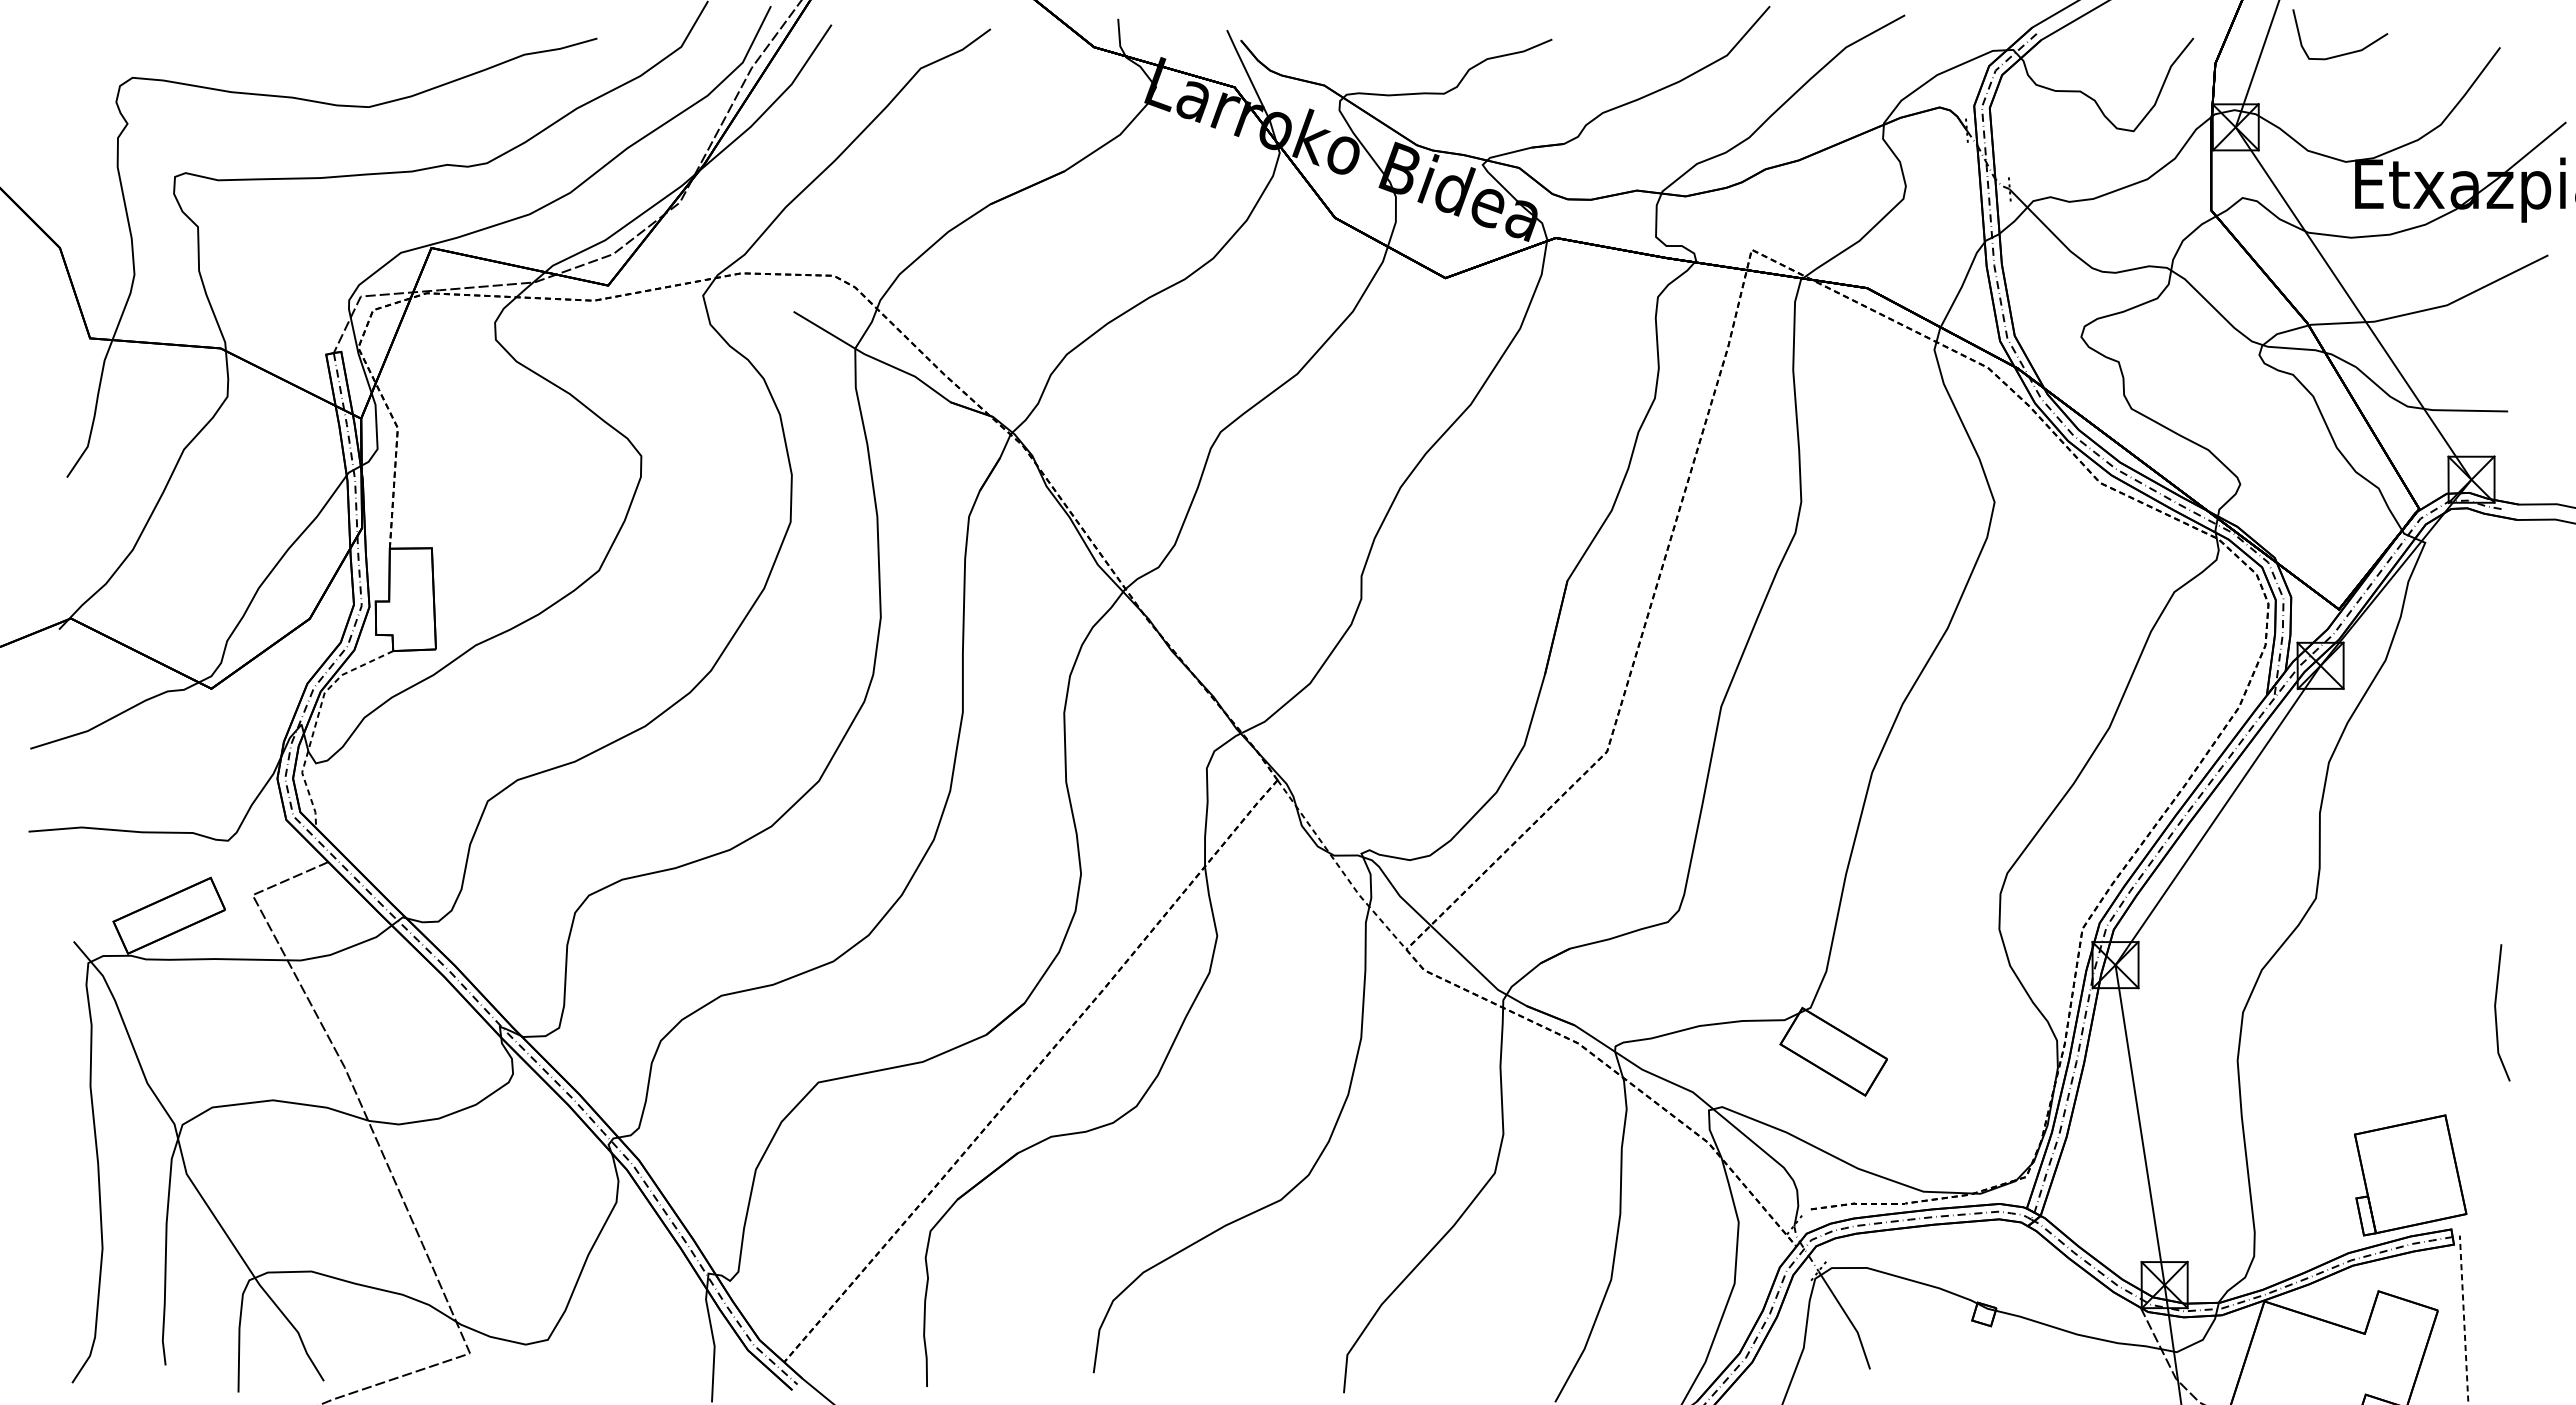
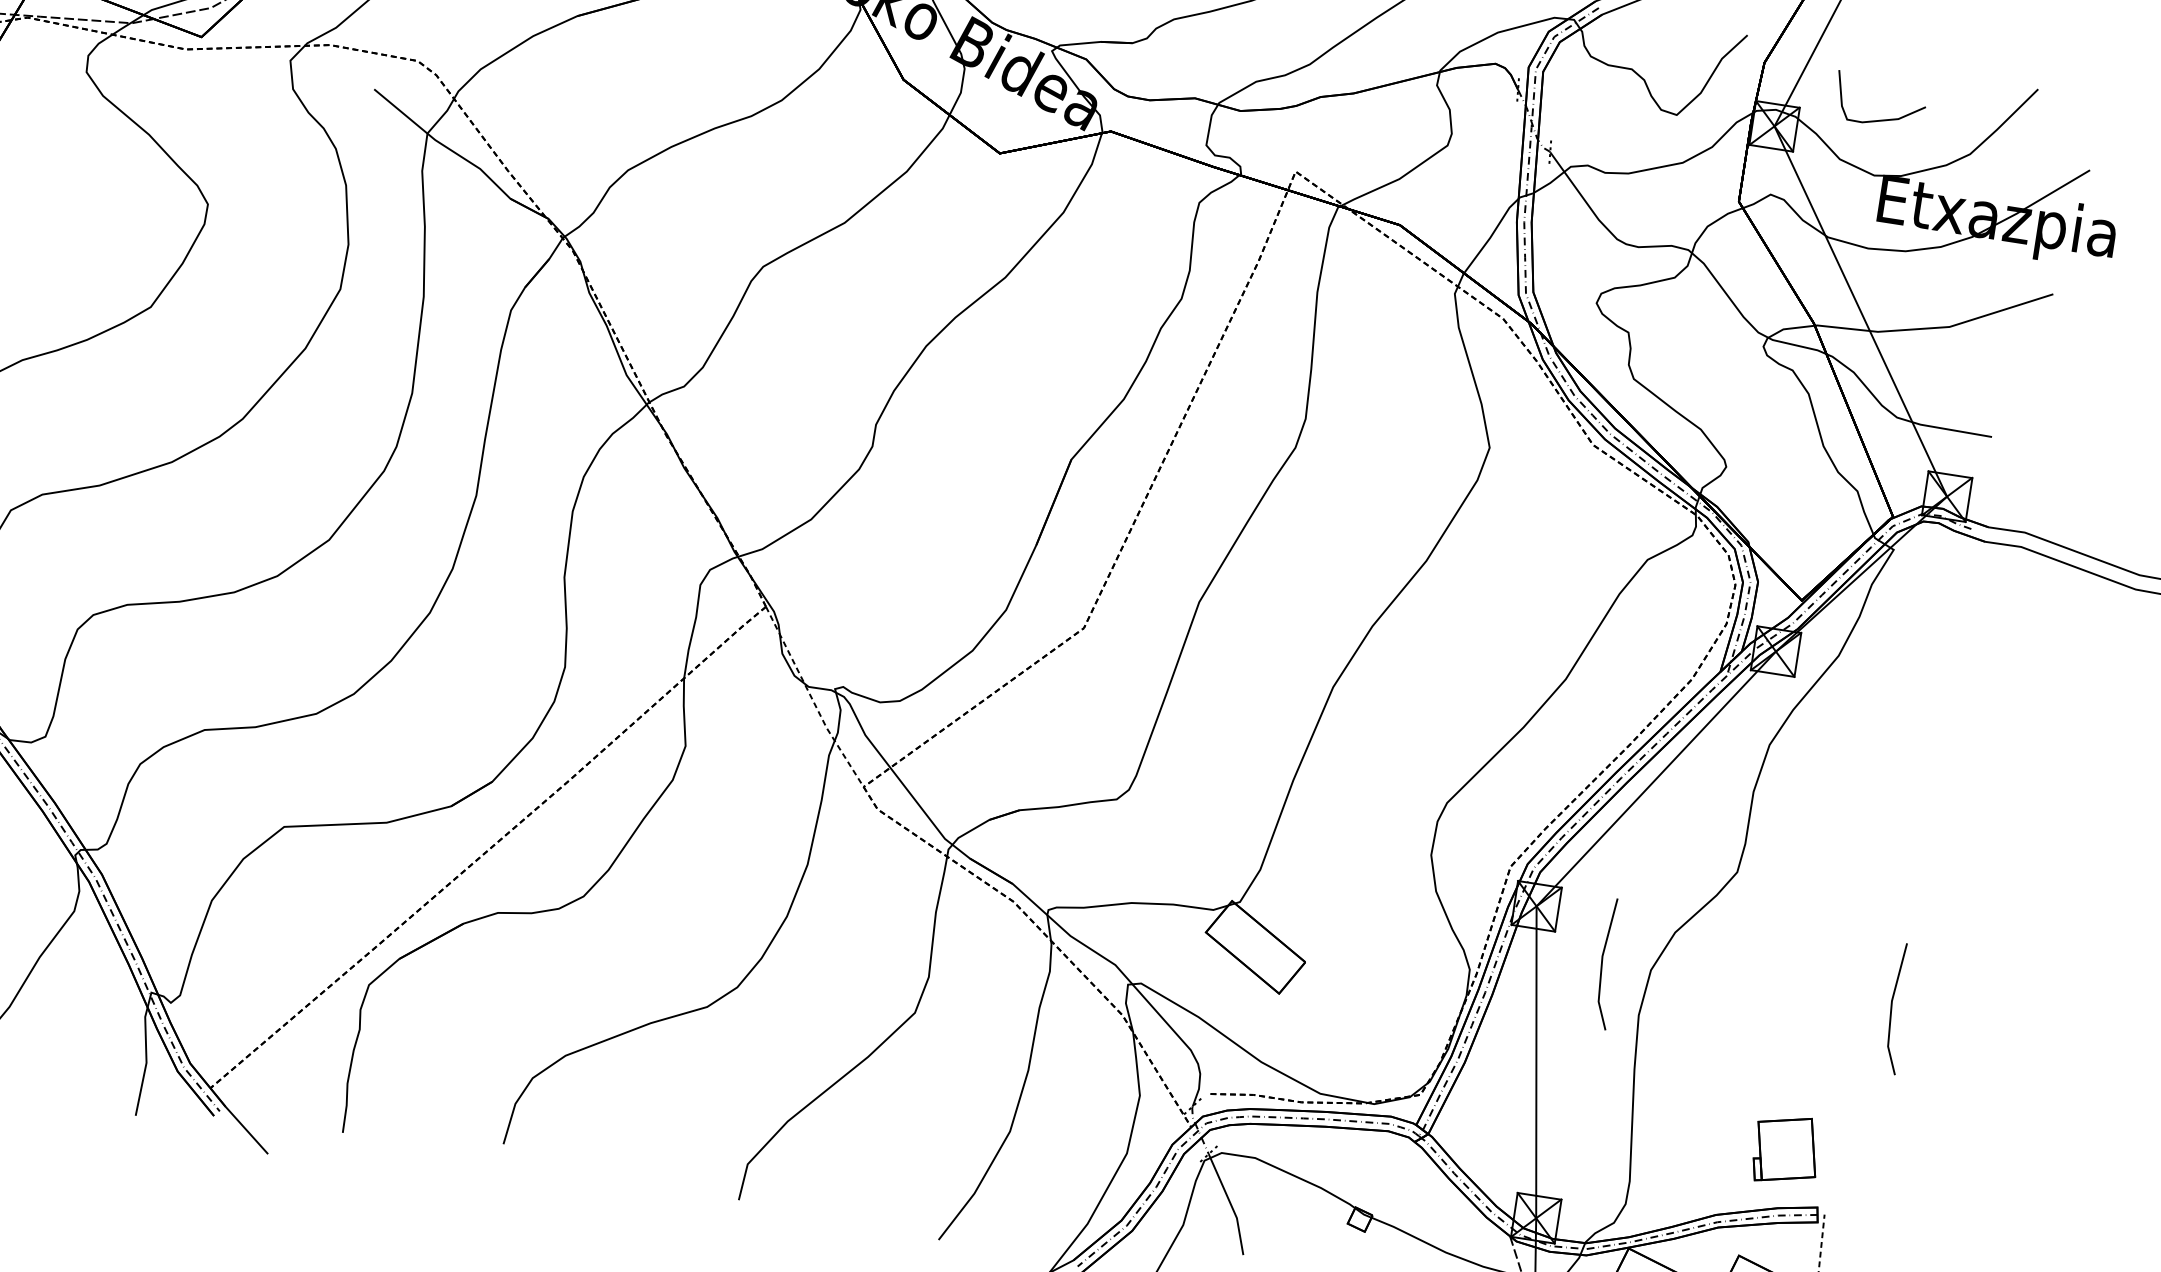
curve: (2343, 53) -> (1880, 119), moved
line: (2192, 1012) -> (1602, 962), added
part: (2410, 1175) -> (1786, 1150), size x0.6

